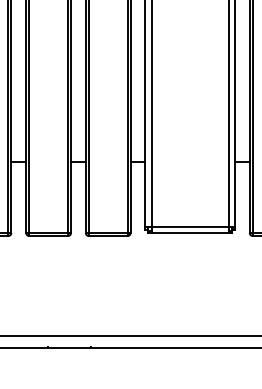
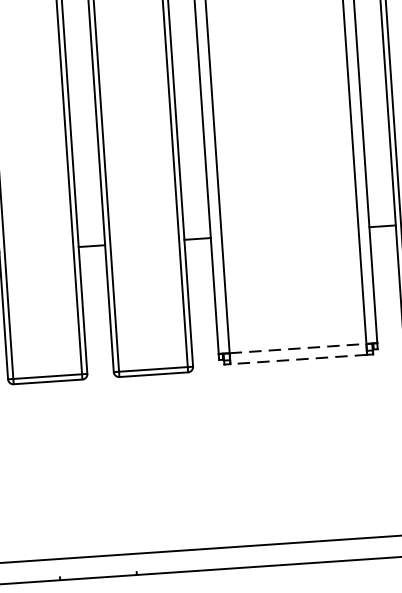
line: (190, 226) -> (298, 347), solid -> dashed
line: (190, 233) -> (299, 360), solid -> dashed

